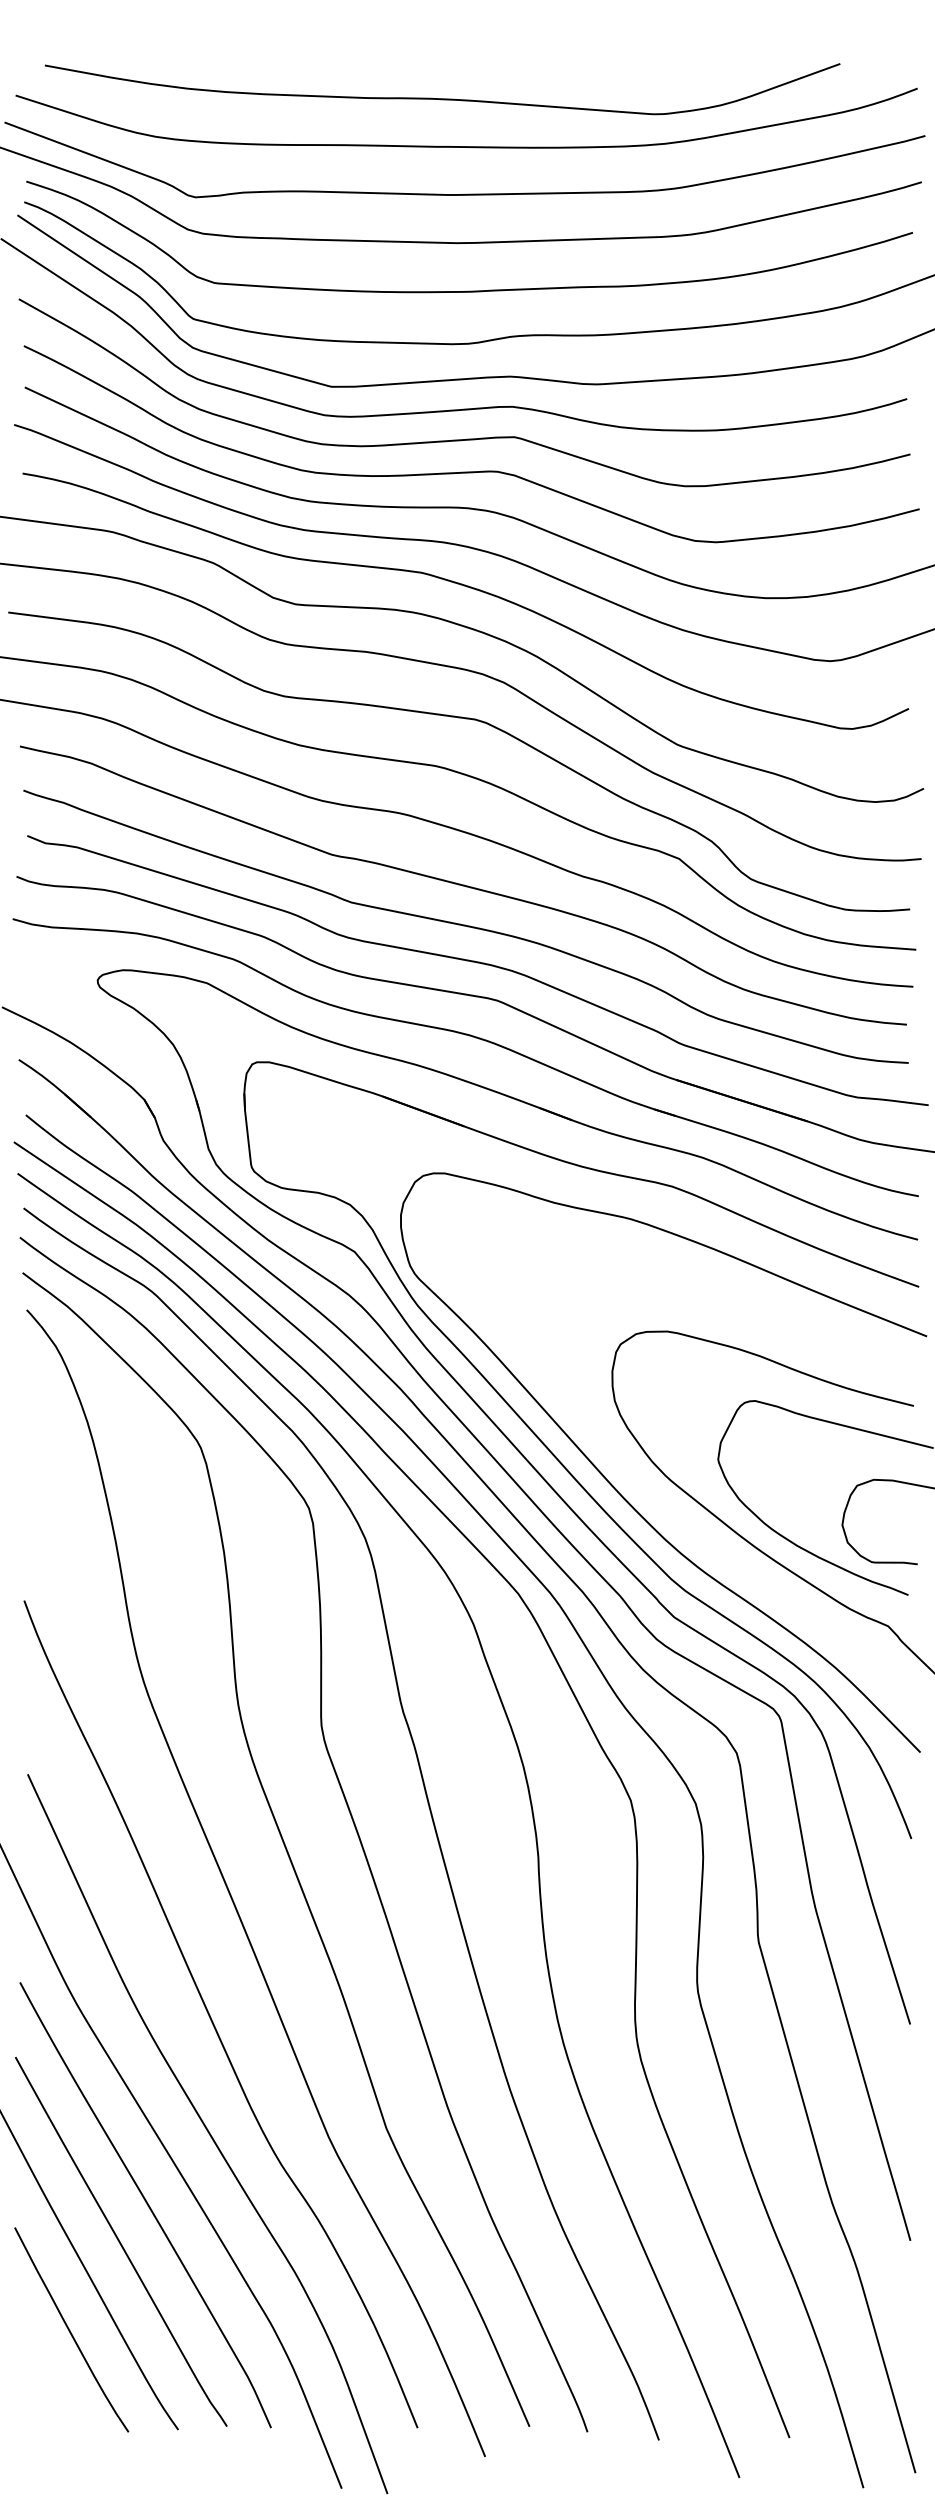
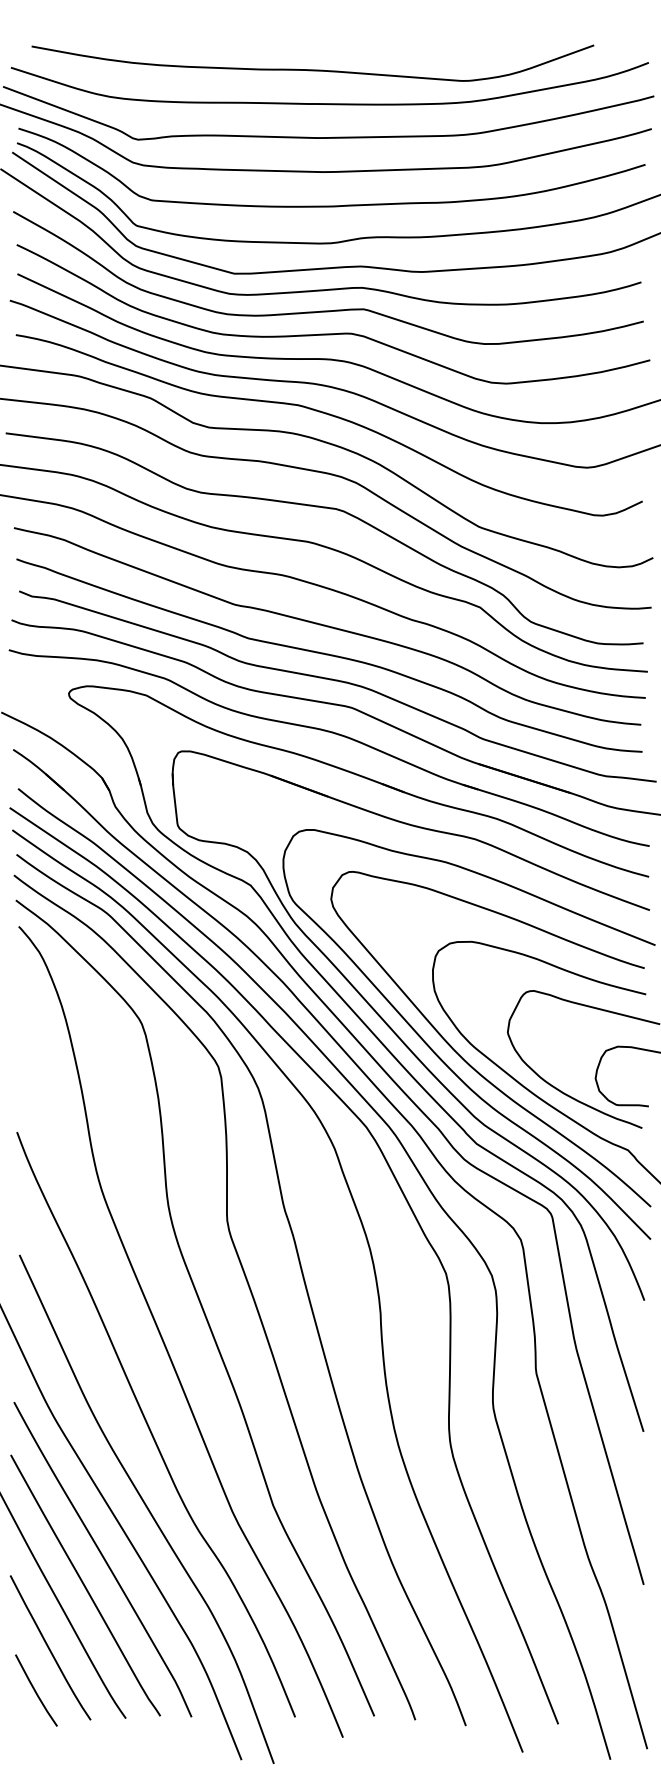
curve: (664, 1504) -> (469, 1064), added
line: (50, 2390) -> (35, 1690), added

